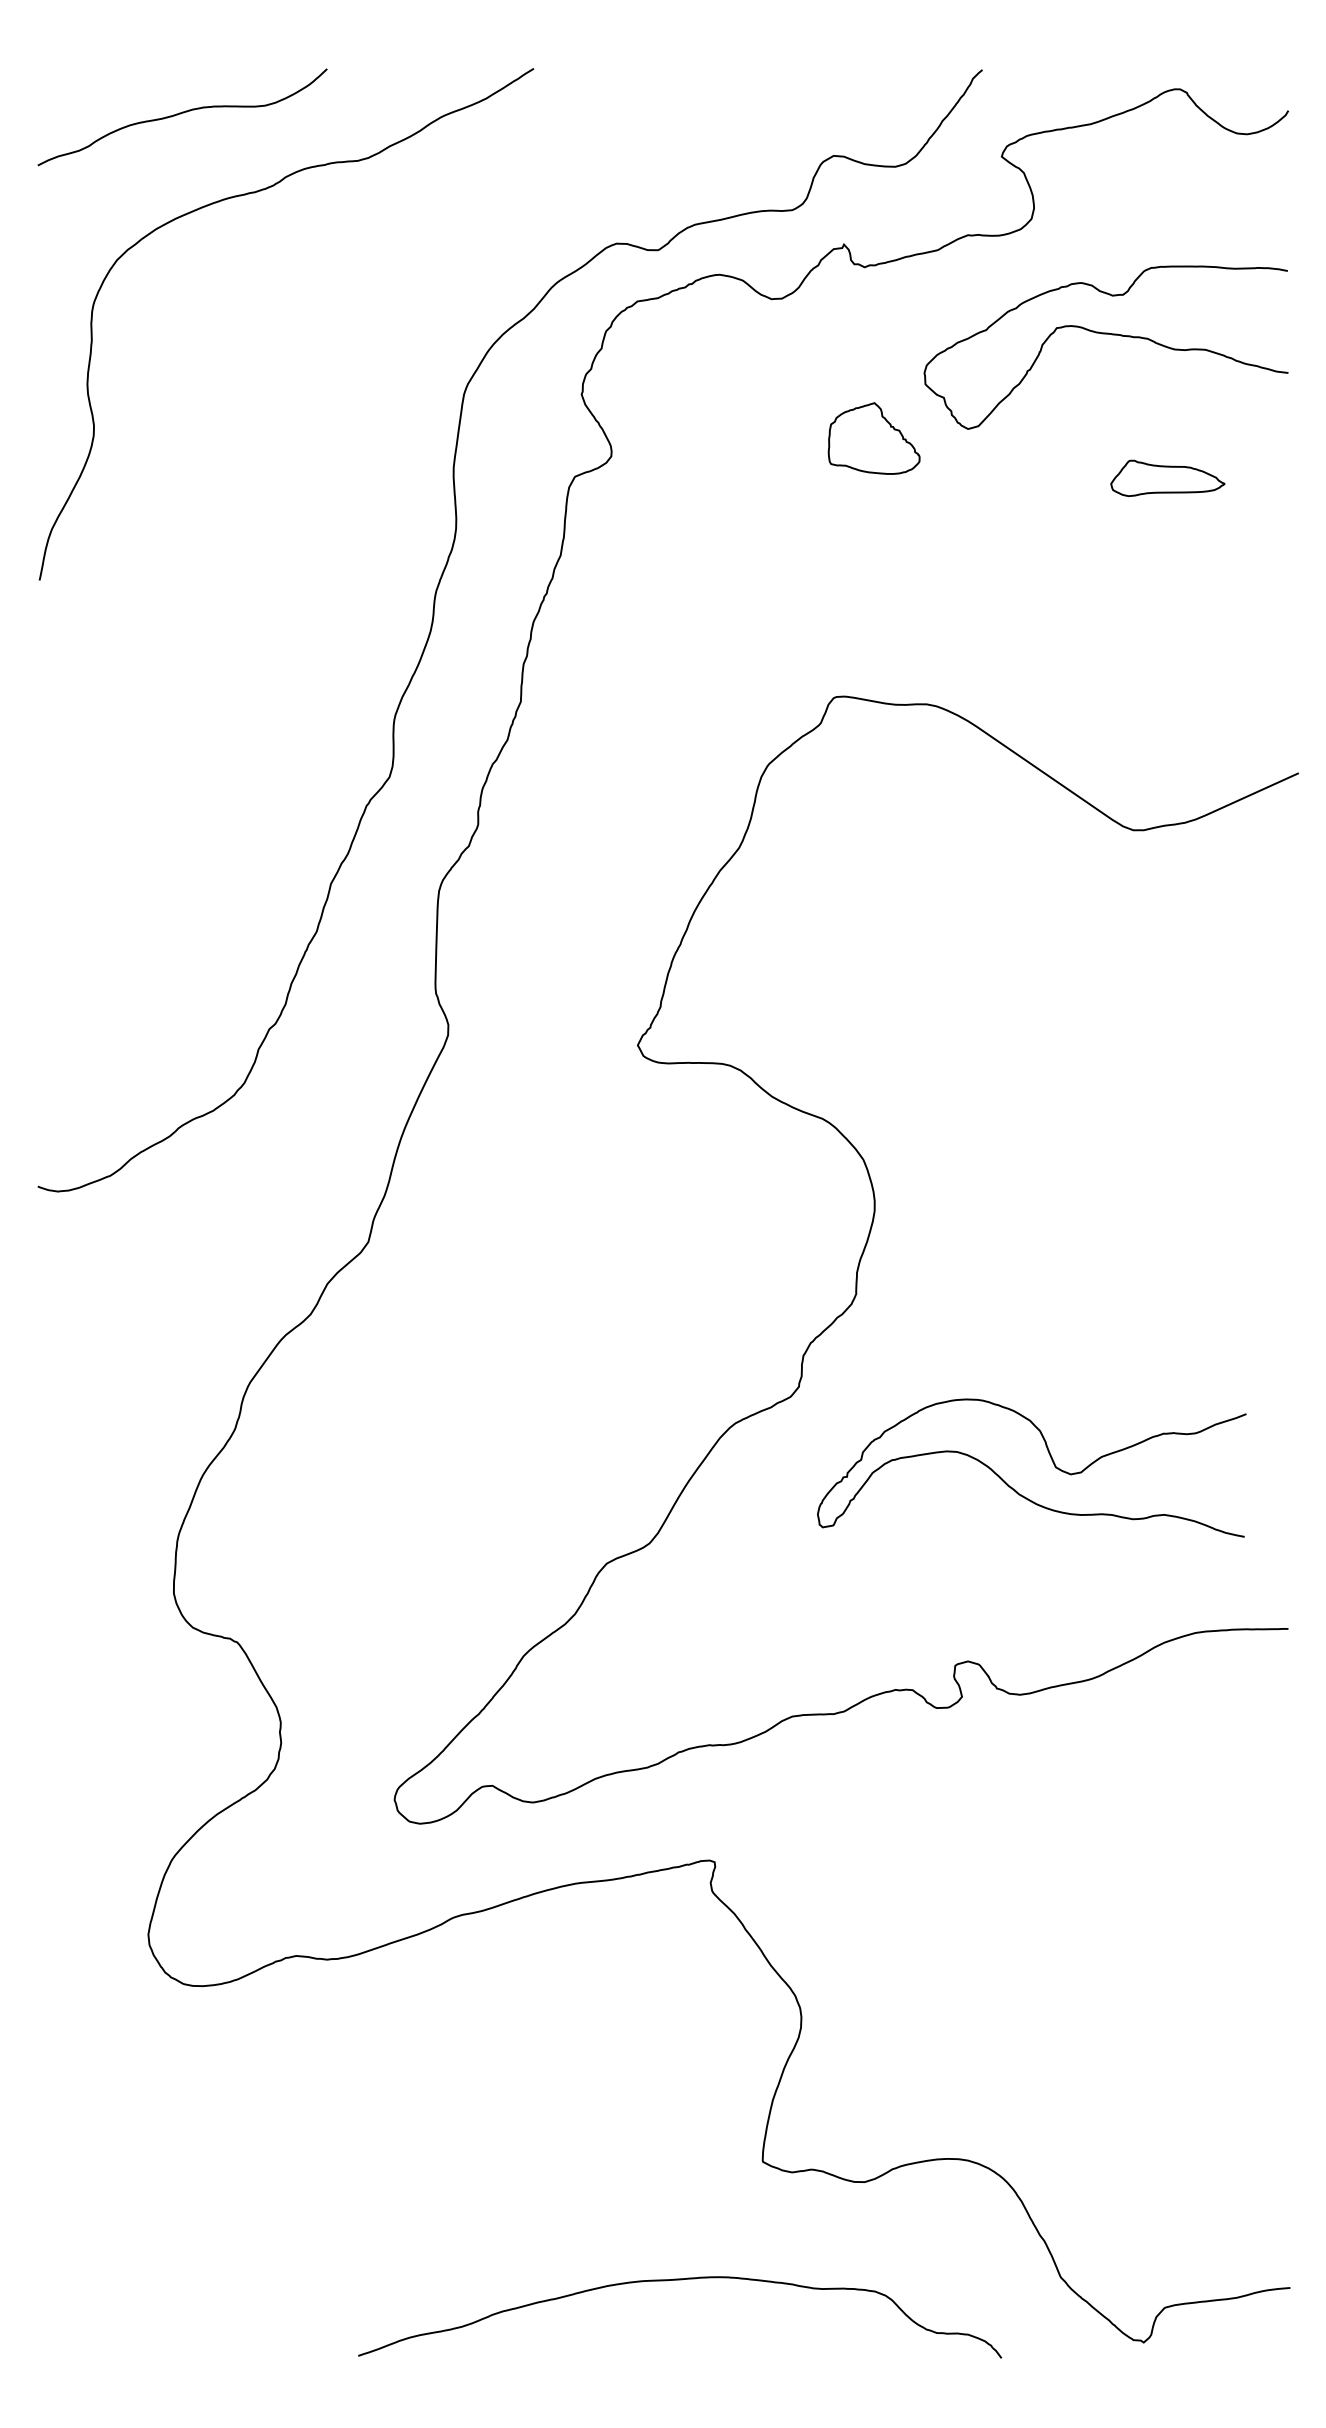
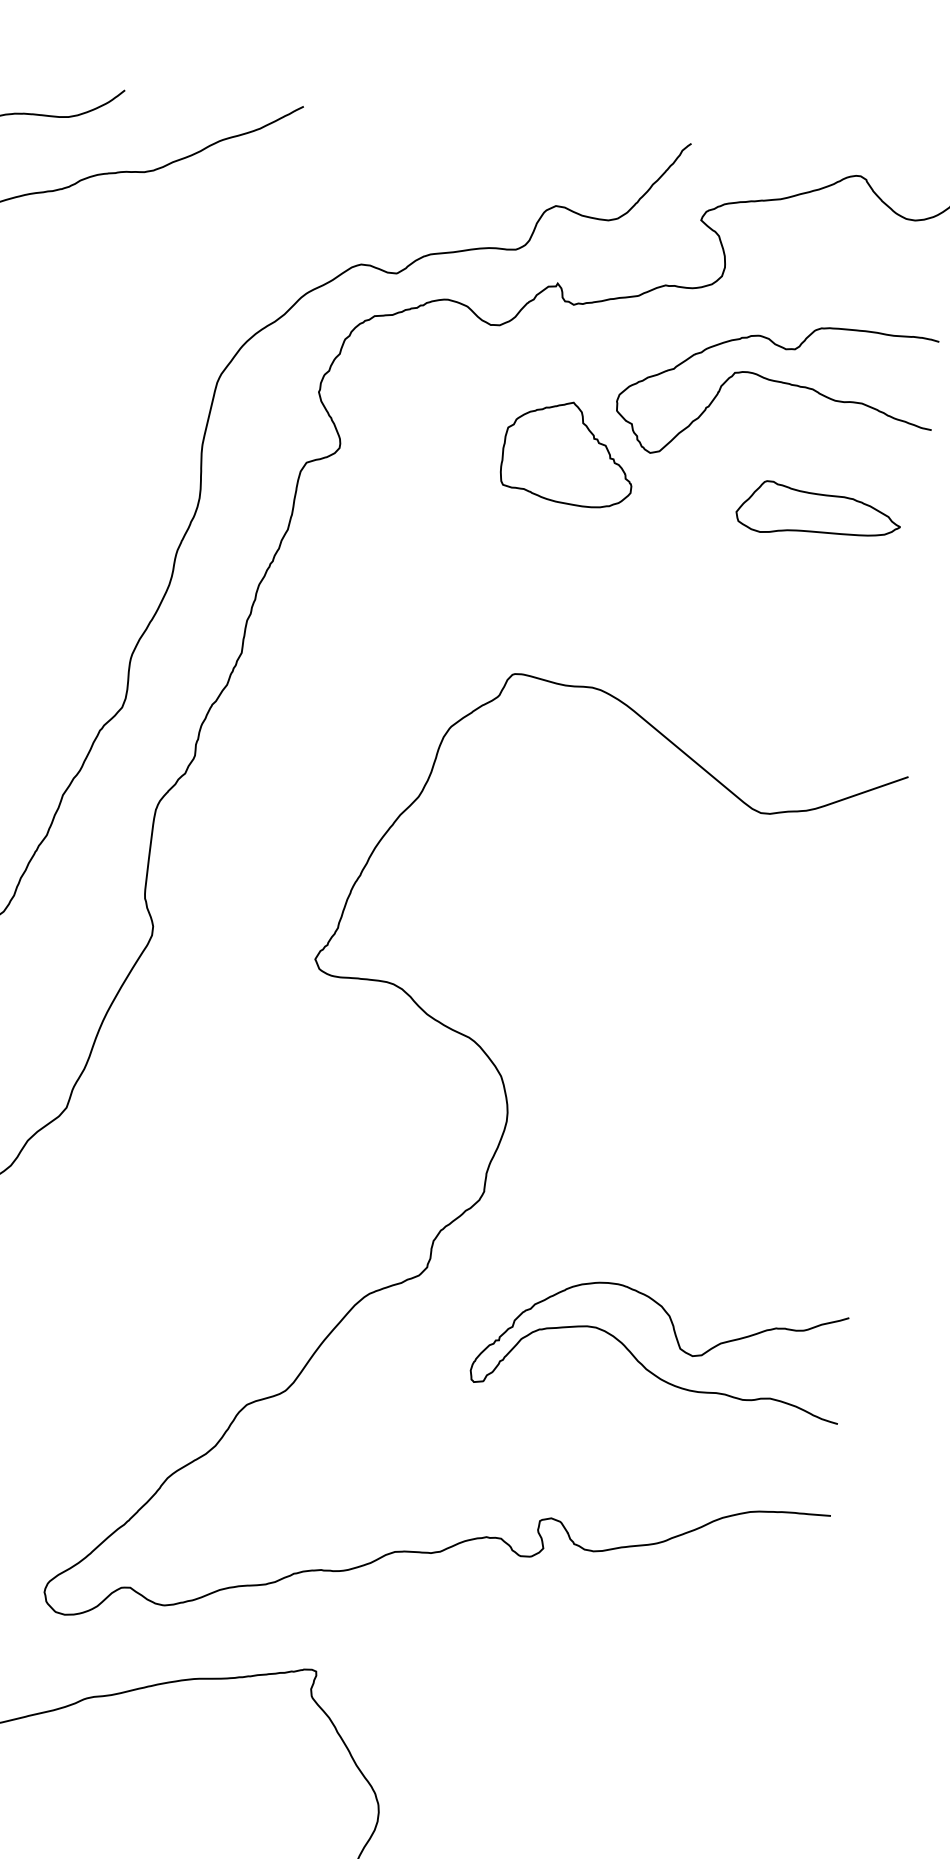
part: (873, 438) -> (567, 453), size x1.67
part: (1167, 478) -> (818, 511), size x1.67
curve: (1050, 1458) -> (676, 1340), moved

